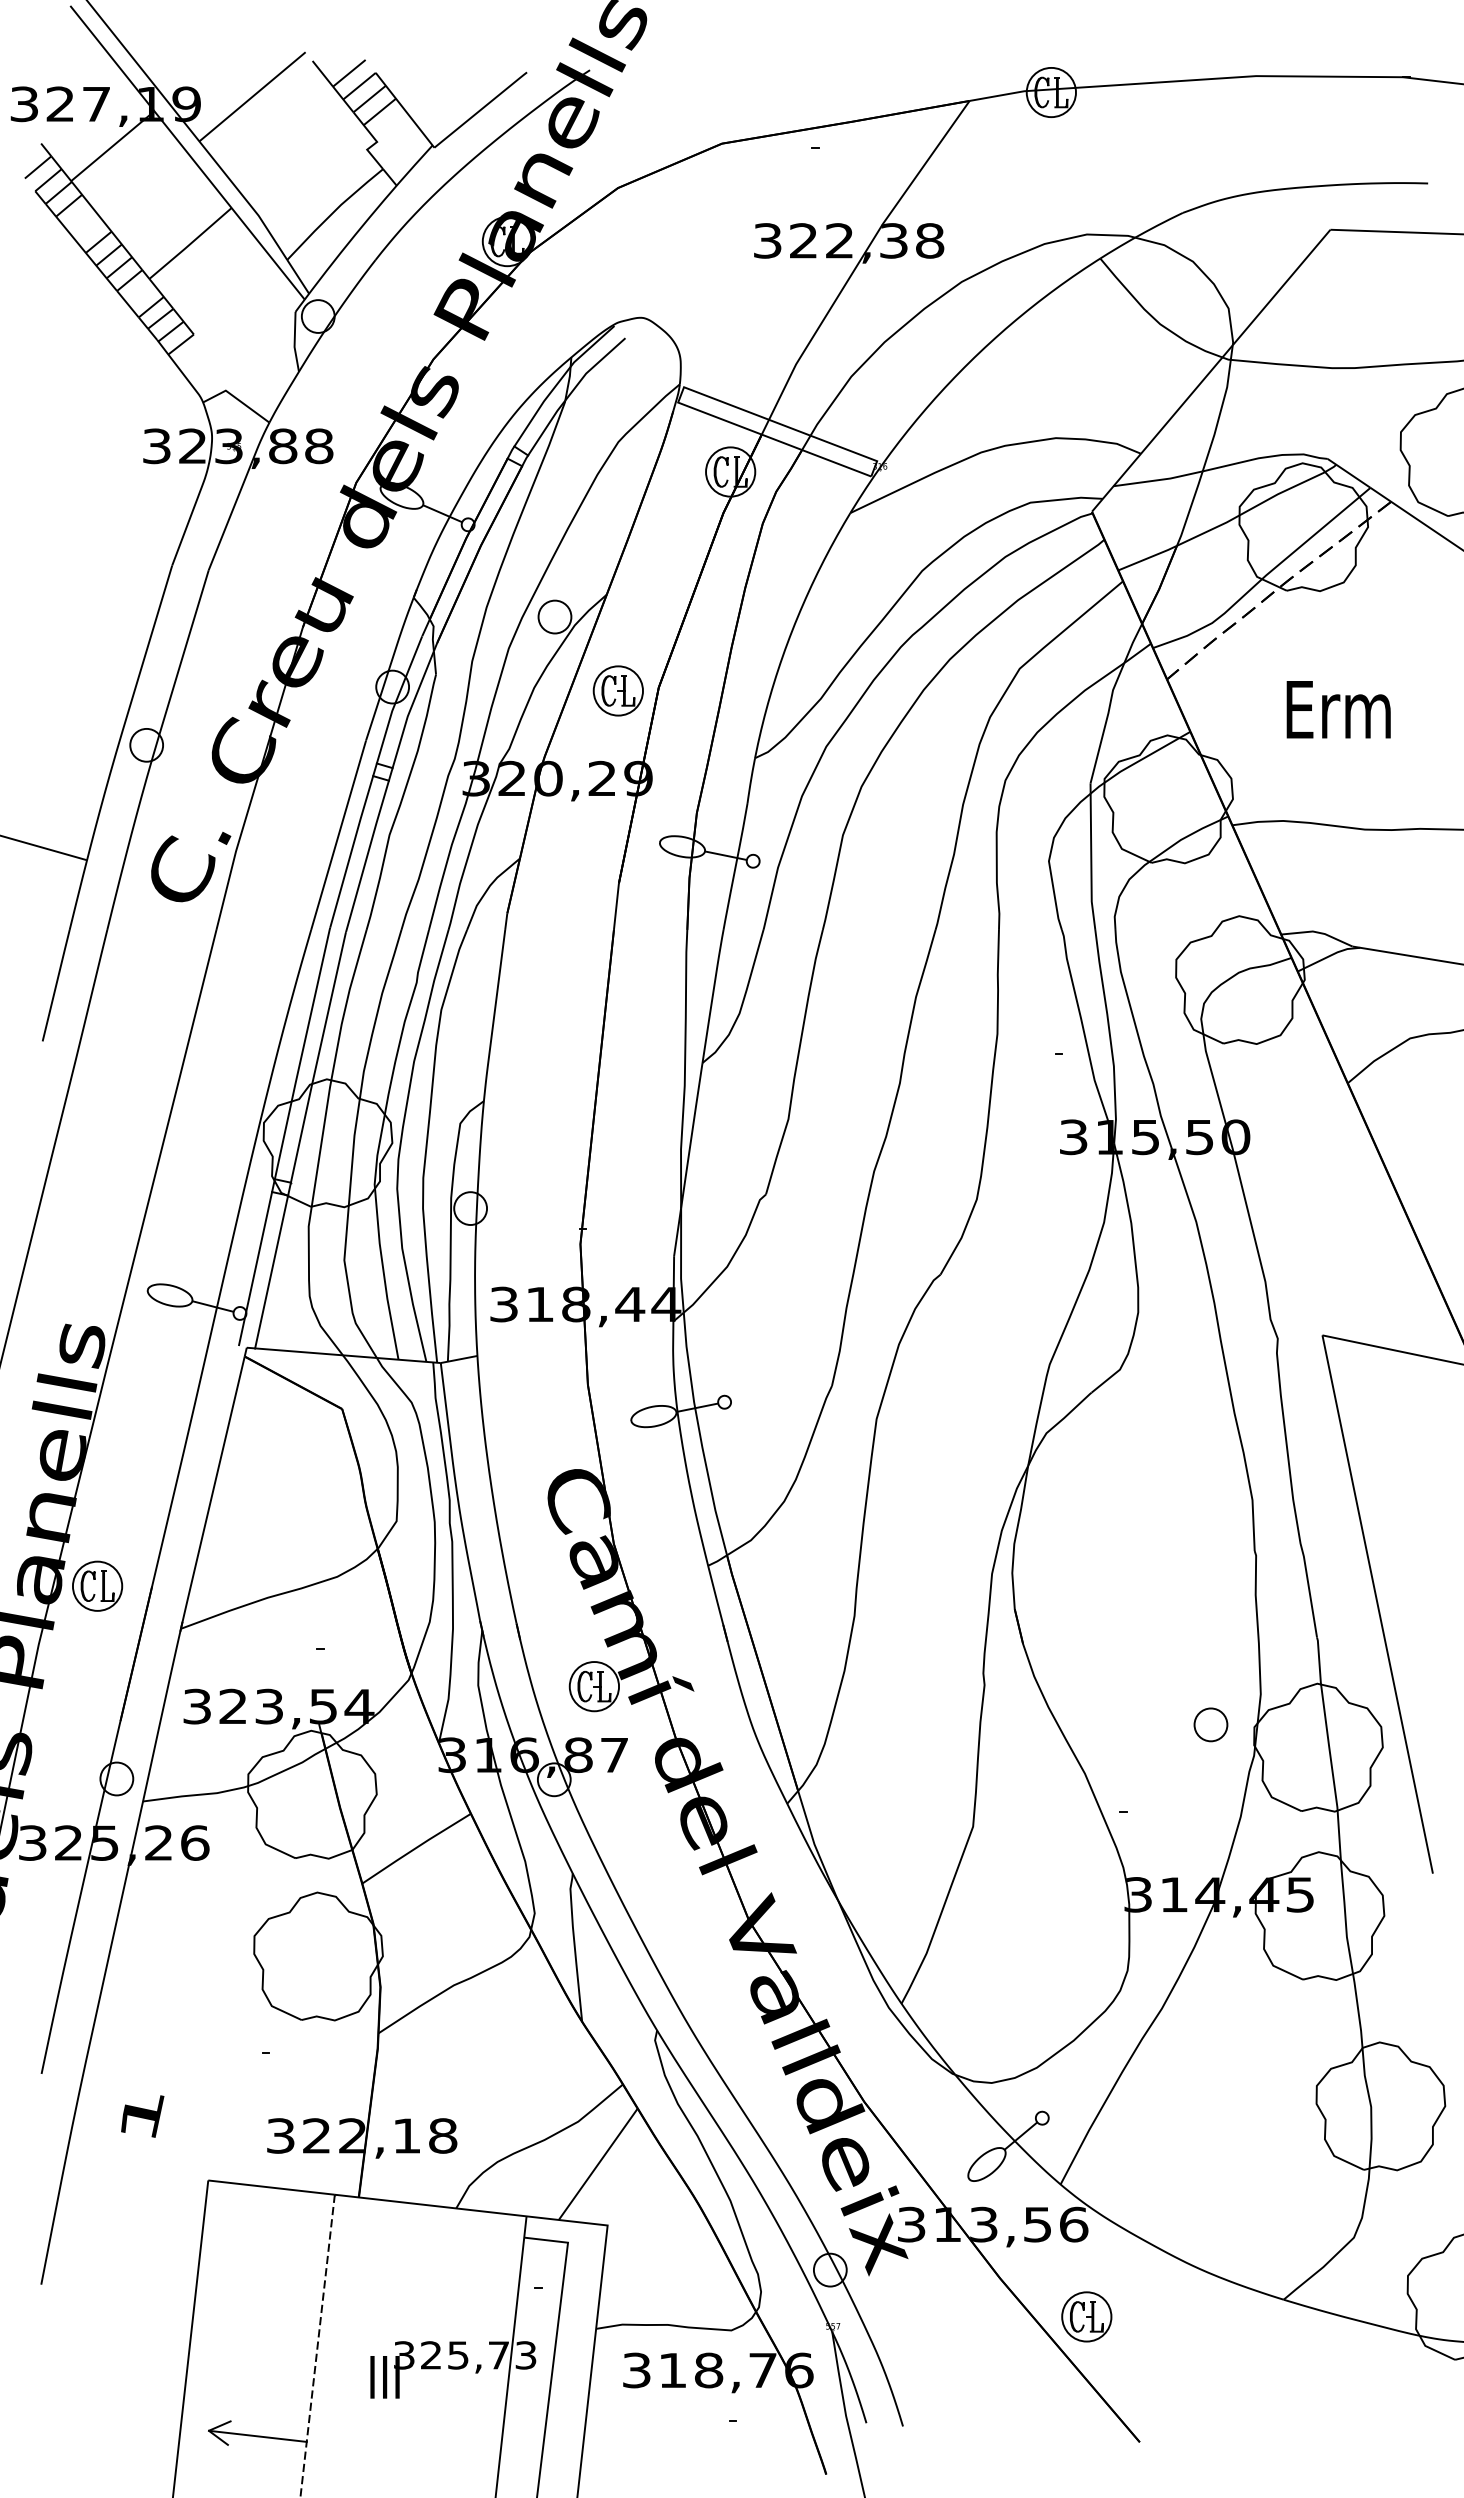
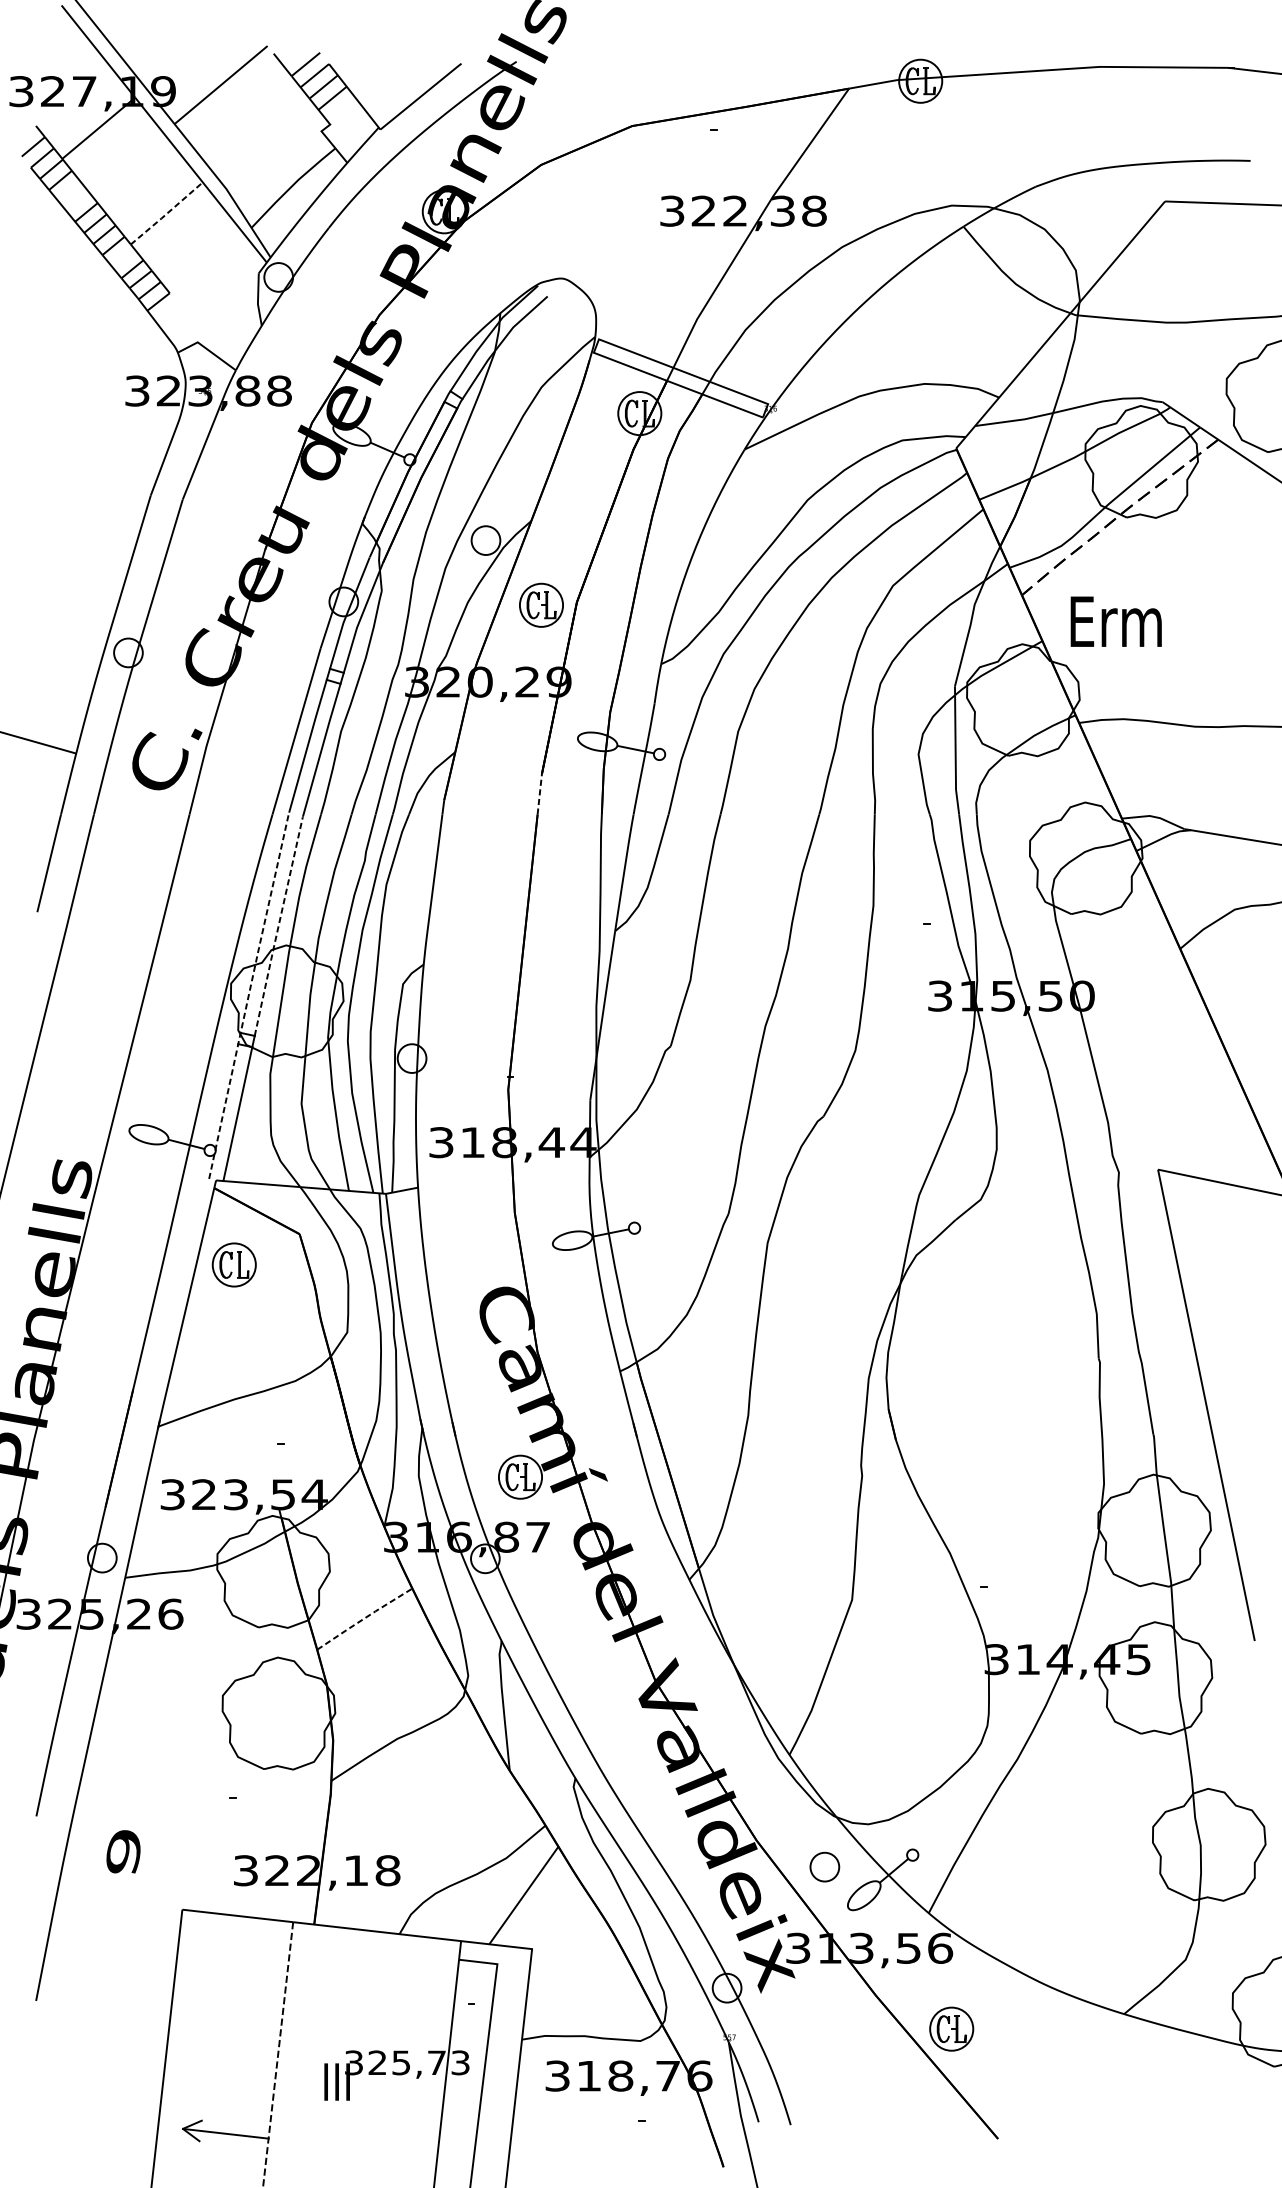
line: (190, 243) -> (166, 213), solid -> dashed
text: (1338, 709) -> (1116, 621), moved
line: (616, 906) -> (539, 794), solid -> dashed
line: (318, 1057) -> (278, 926), solid -> dashed
line: (284, 1135) -> (249, 994), solid -> dashed
part: (97, 1585) -> (234, 1264), moved
part: (1210, 1724) -> (824, 1866), moved
line: (416, 1847) -> (364, 1618), solid -> dashed
text: (142, 2114) -> (124, 1851), 1 -> 9

